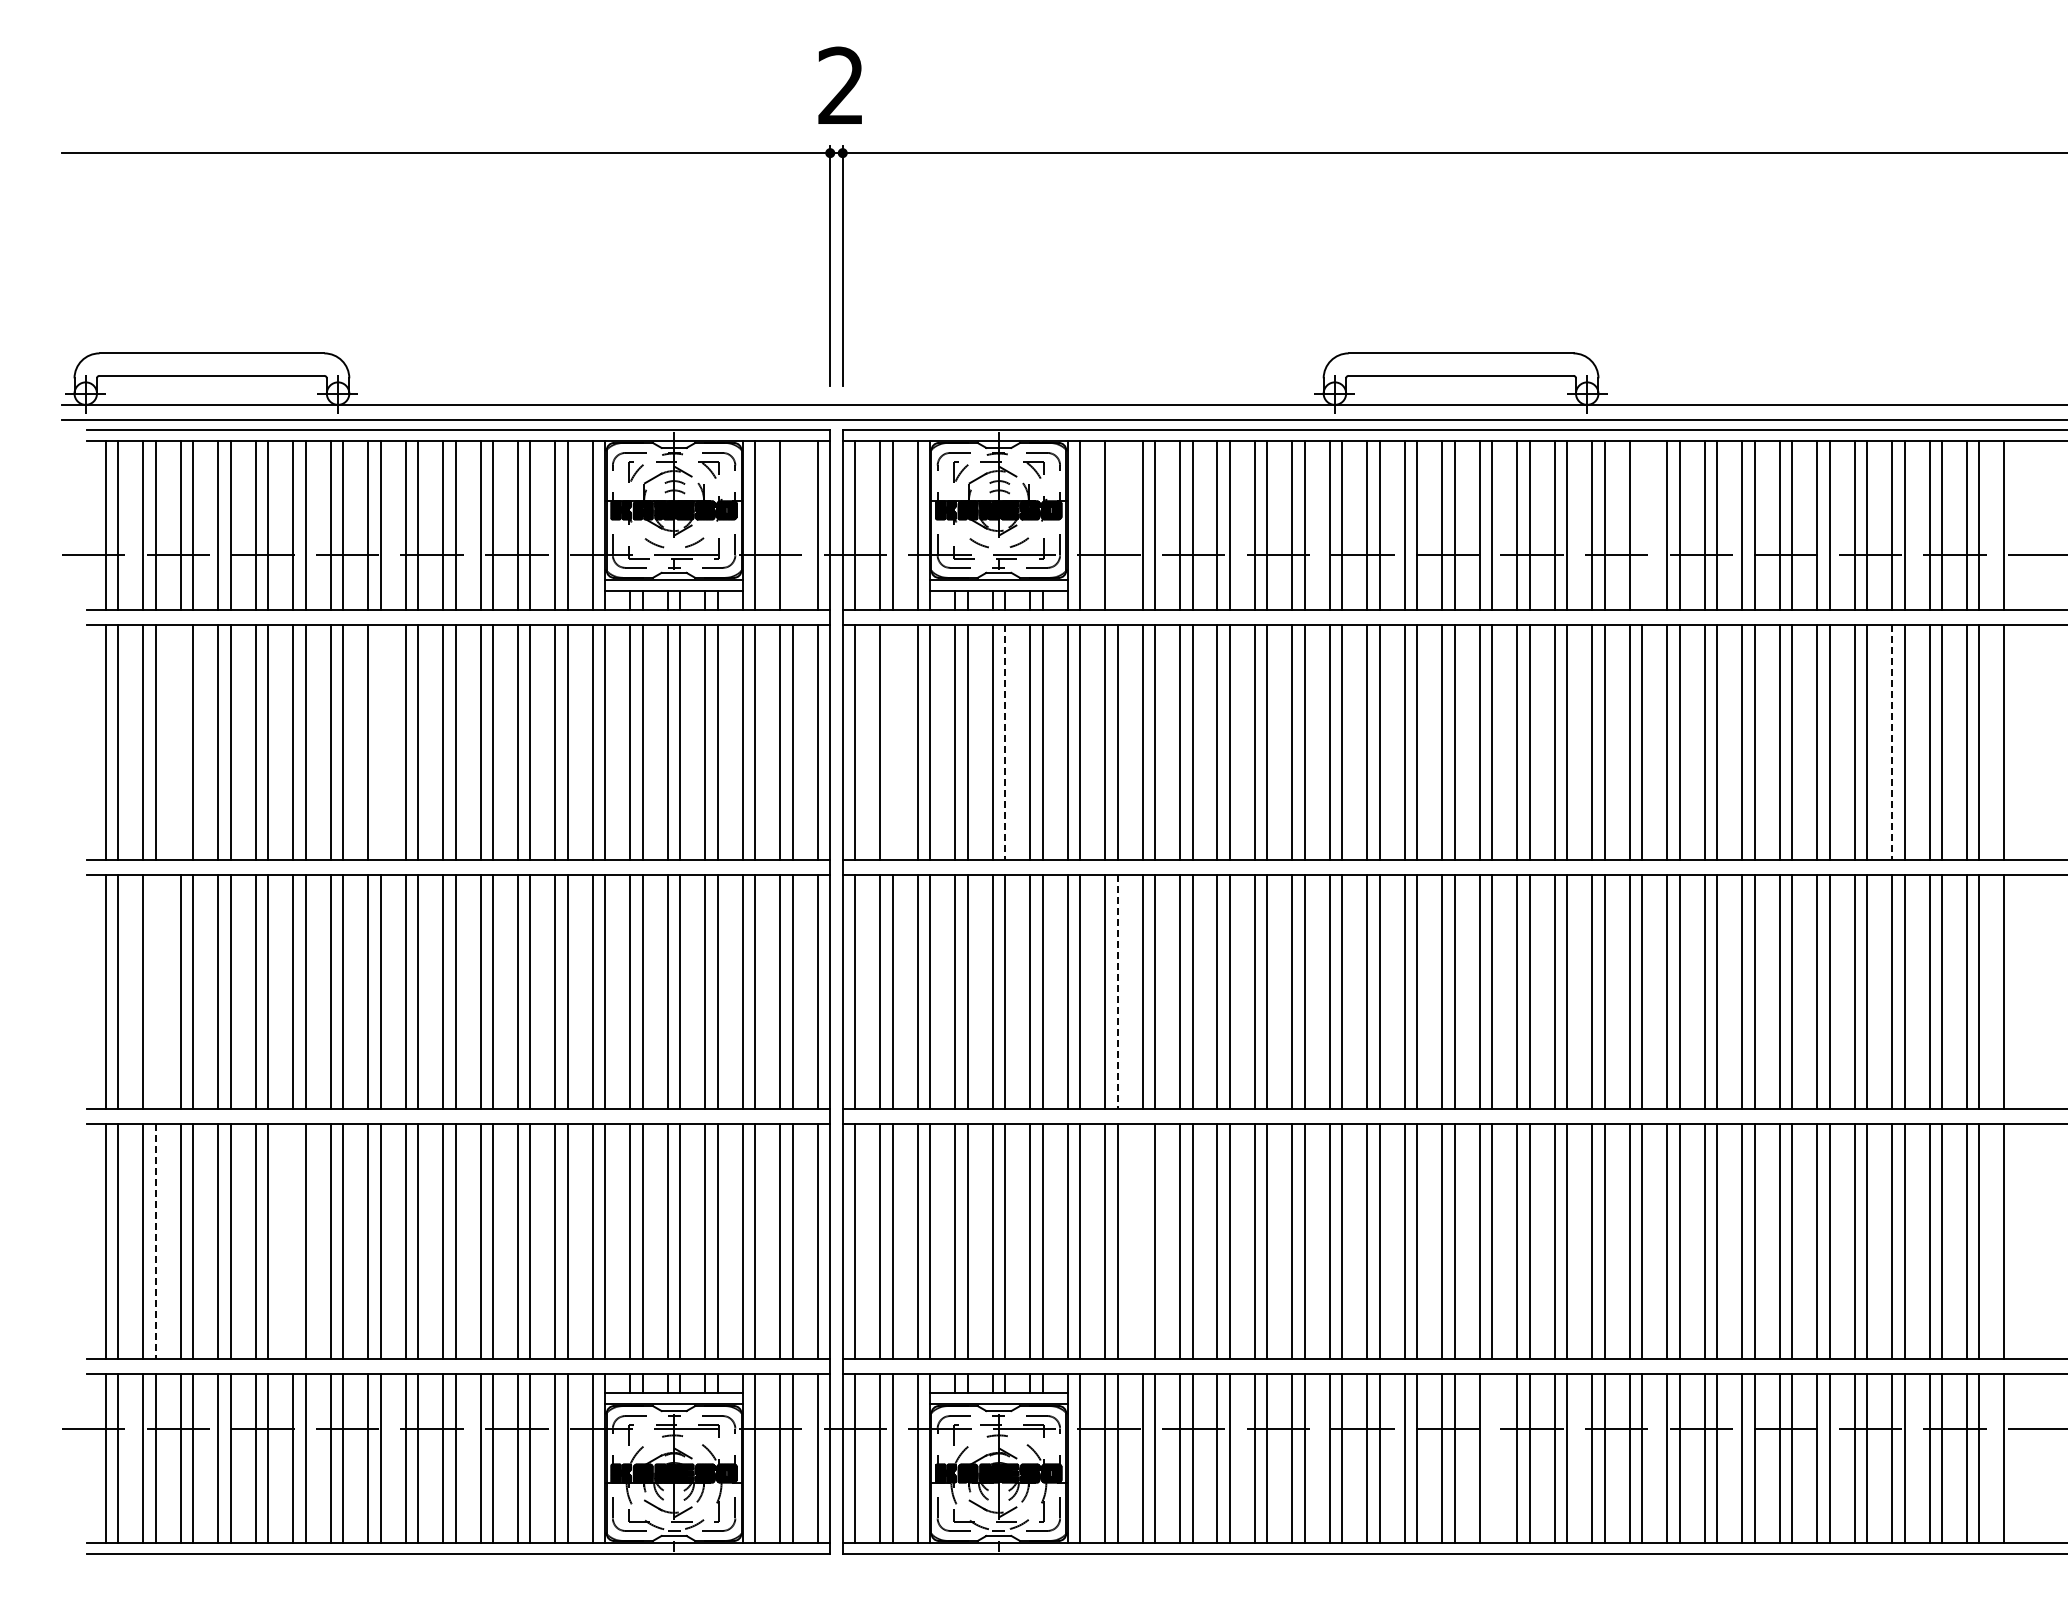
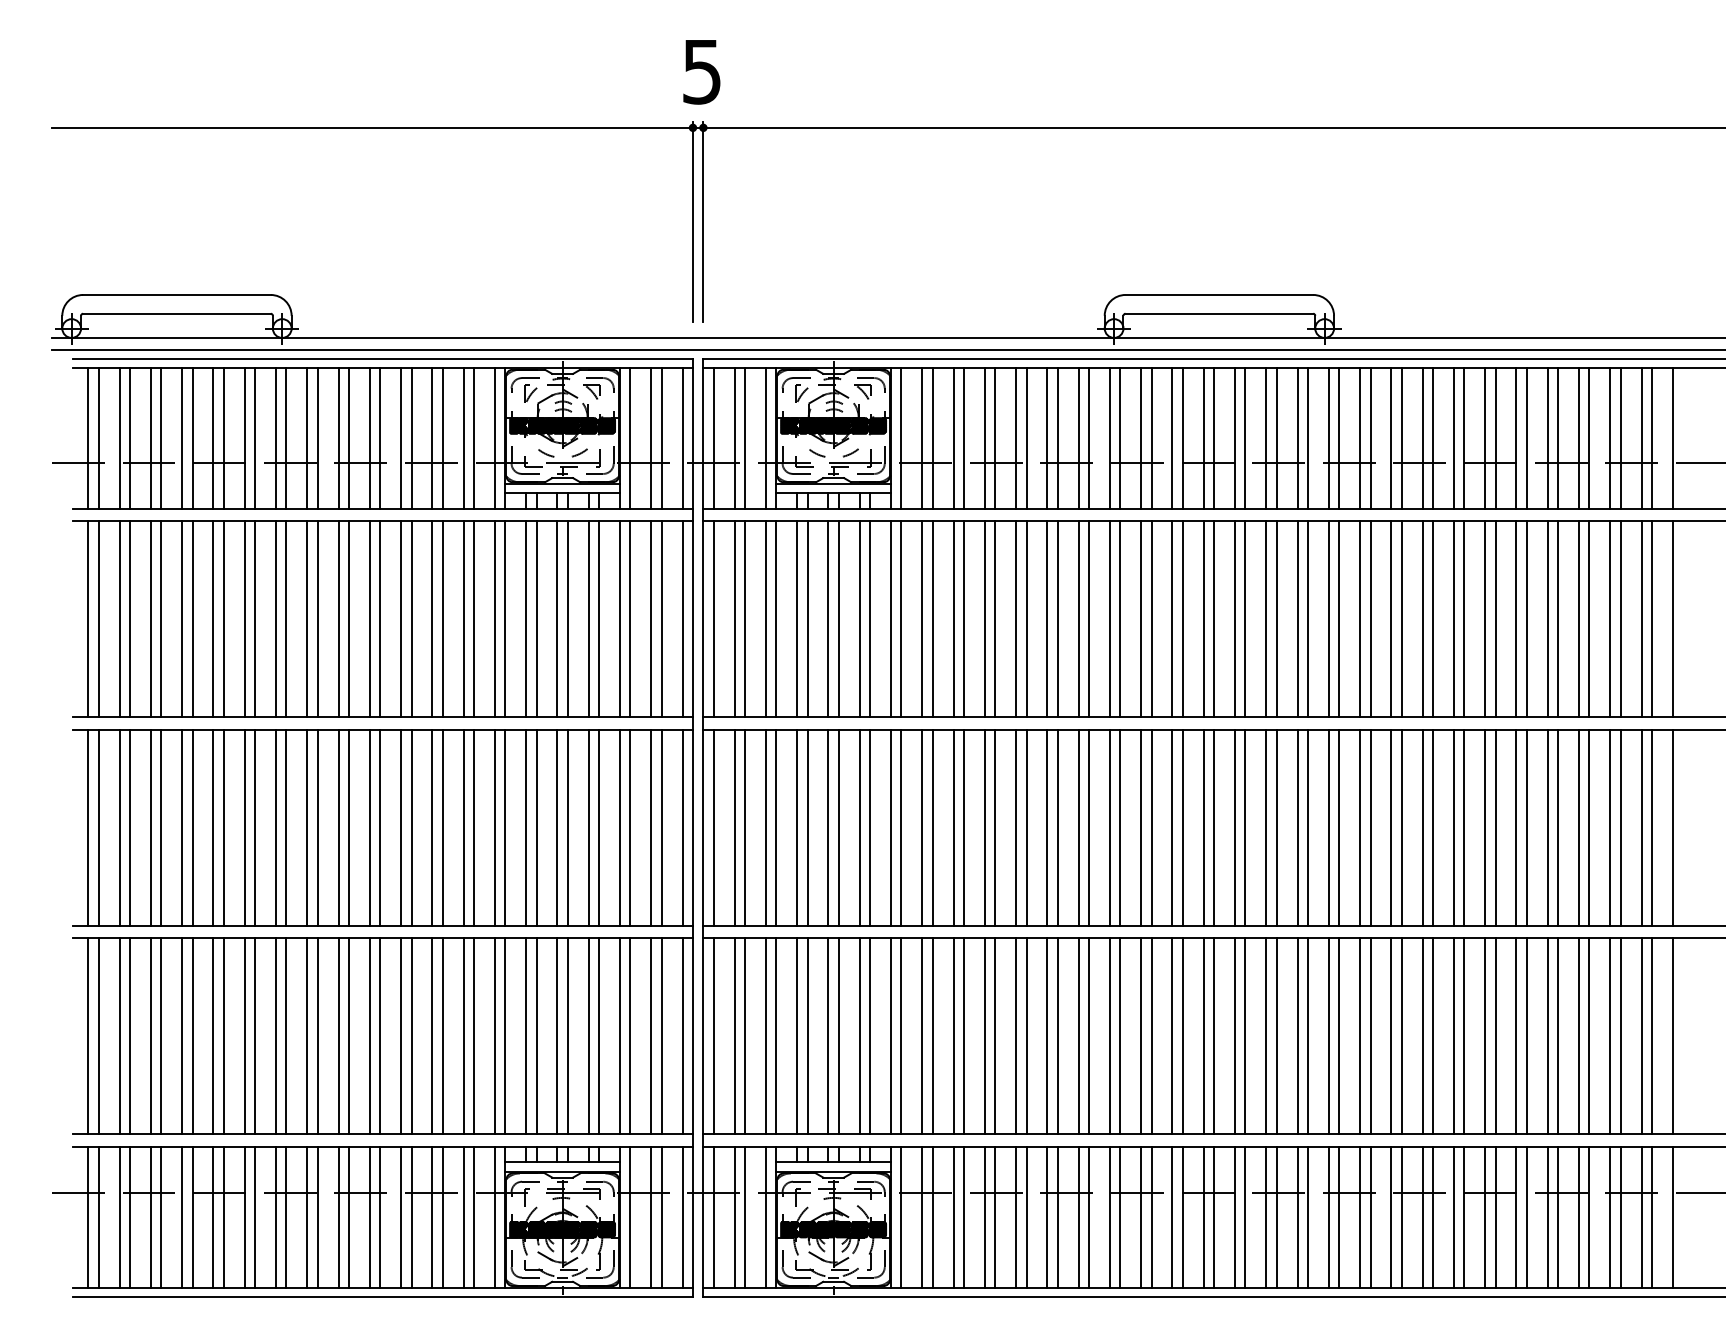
text: (840, 85) -> (701, 71), 2 -> 5
line: (792, 525) -> (661, 438), added
line: (1117, 525) -> (932, 438), added
line: (1642, 525) -> (1370, 438), added
line: (180, 741) -> (150, 618), added
line: (380, 741) -> (317, 618), added
line: (892, 741) -> (744, 618), added
line: (1005, 742) -> (839, 619), dashed -> solid
line: (1892, 742) -> (1579, 619), dashed -> solid
line: (155, 991) -> (129, 827), added
line: (1117, 992) -> (932, 828), dashed -> solid
line: (293, 1241) -> (245, 1036), added
line: (1142, 1241) -> (953, 1036), added
line: (155, 1242) -> (129, 1036), dashed -> solid
line: (1492, 1458) -> (1245, 1217), added

